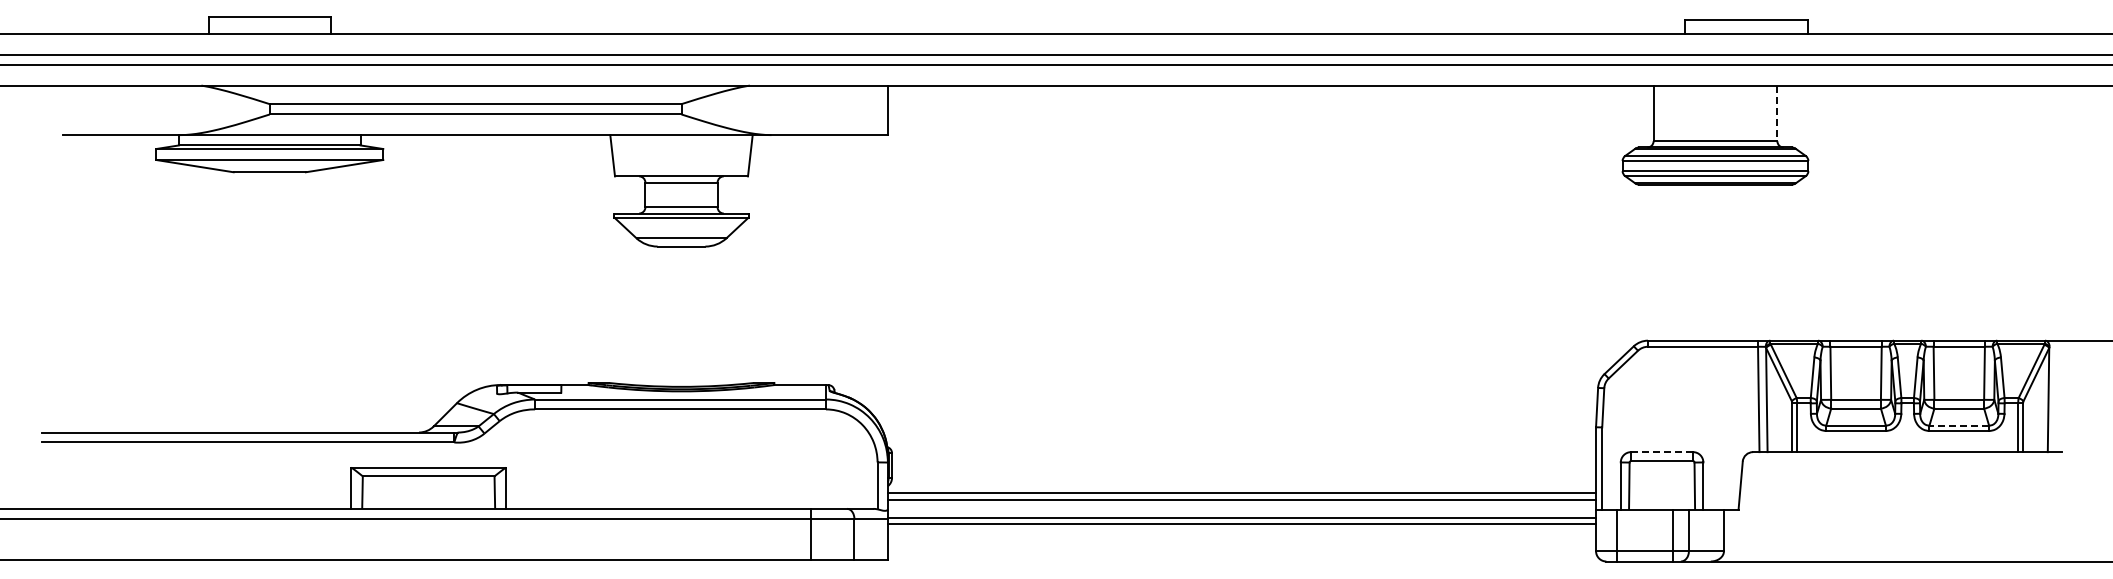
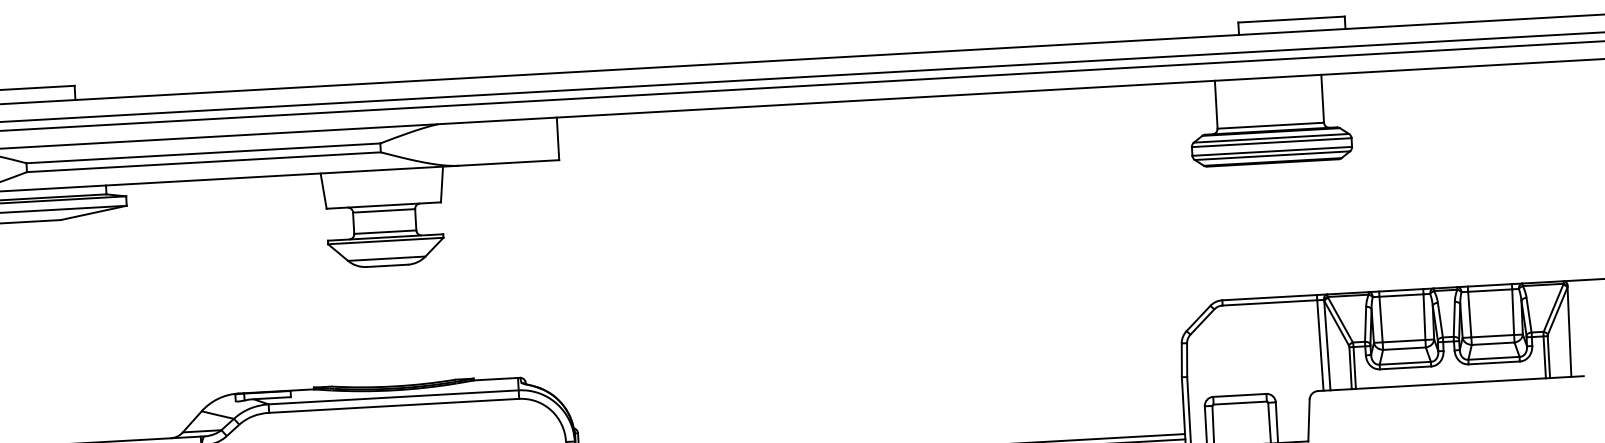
line: (1777, 113) -> (1322, 98), dashed -> solid
line: (1959, 425) -> (1494, 358), dashed -> solid
line: (1662, 452) -> (1240, 395), dashed -> solid

